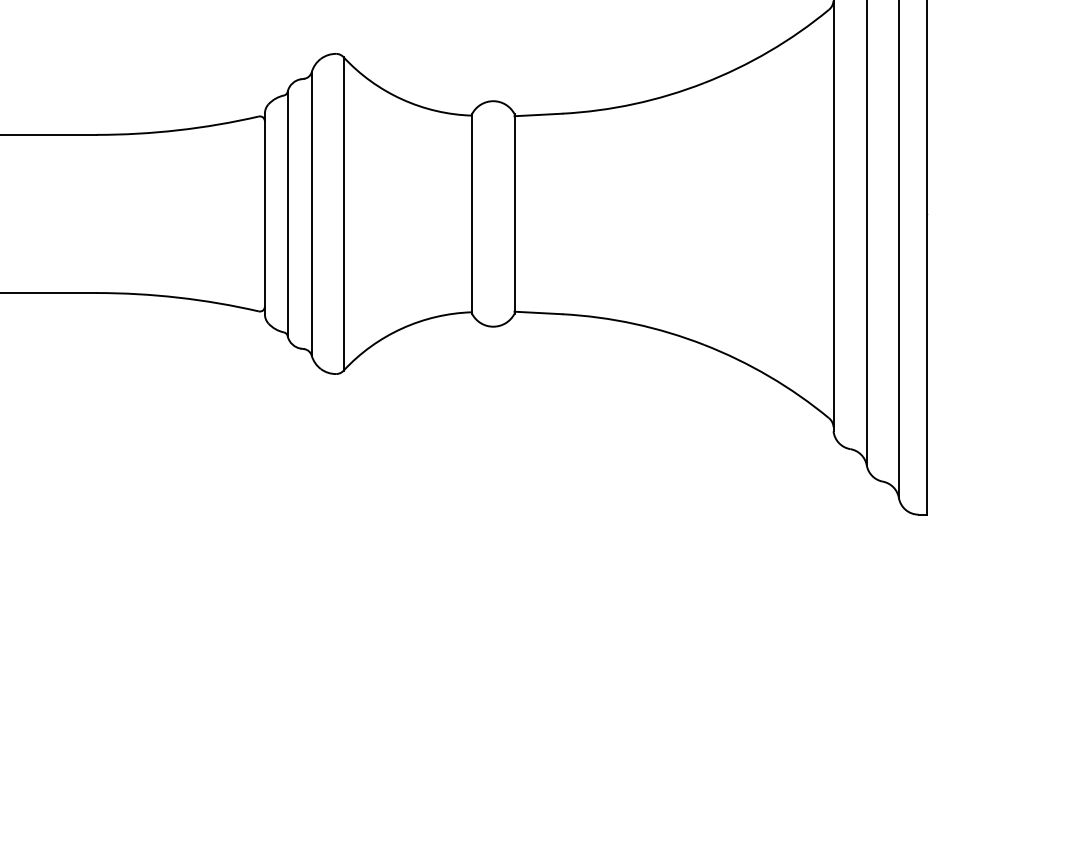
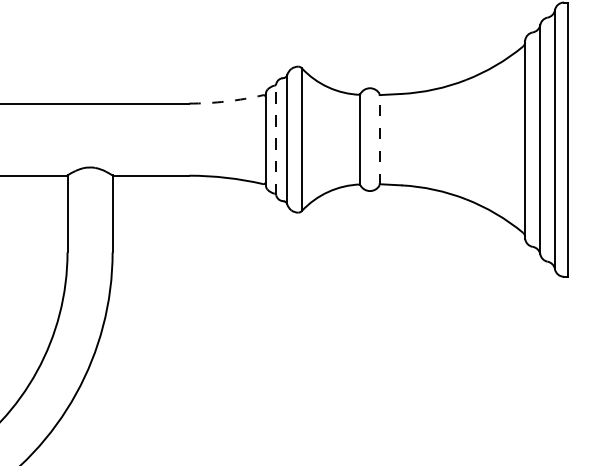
arc: (178, 130) -> (226, 101), solid -> dashed
line: (288, 213) -> (276, 139), solid -> dashed
line: (514, 213) -> (379, 139), solid -> dashed

